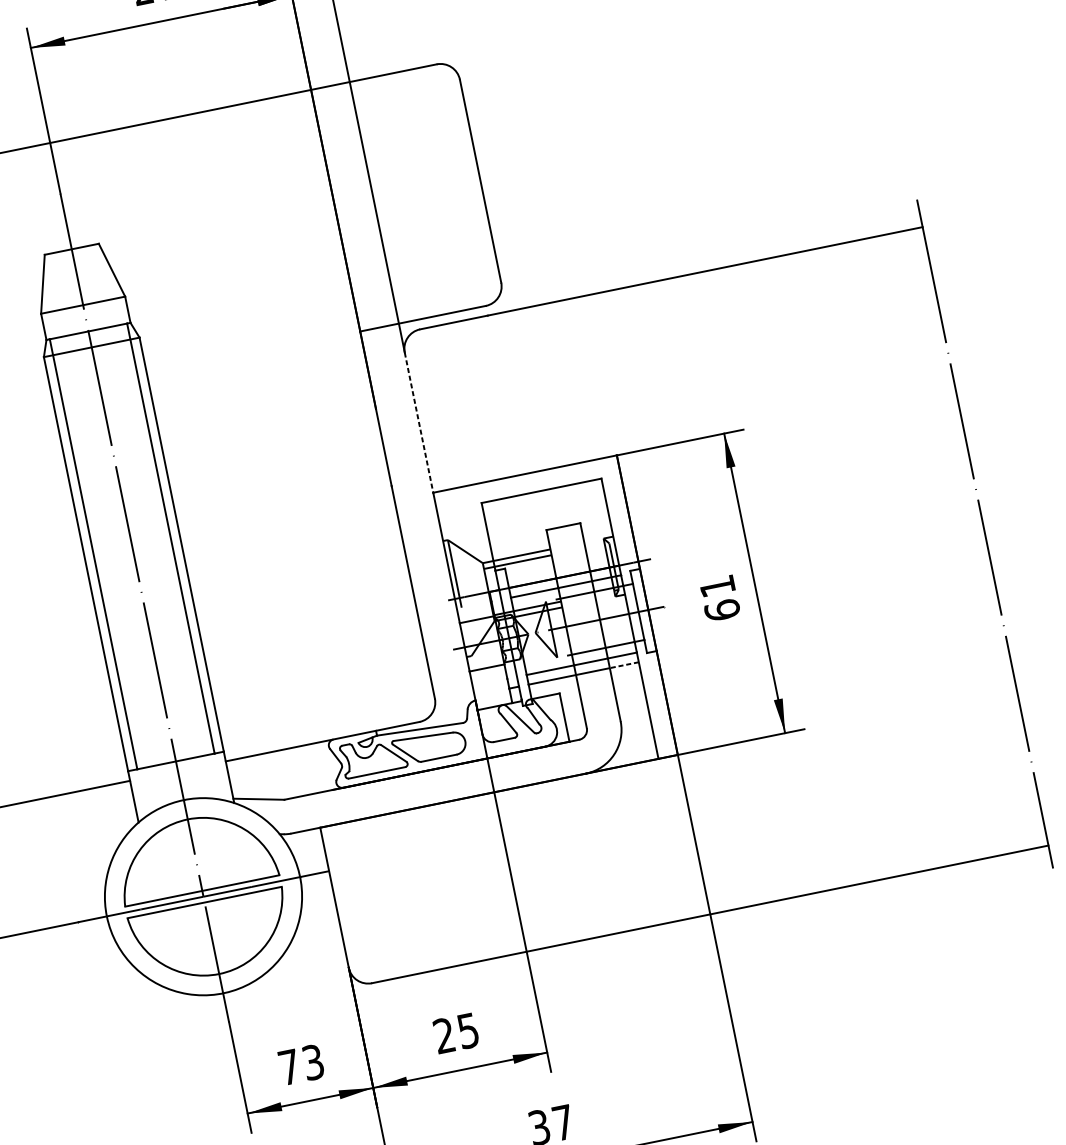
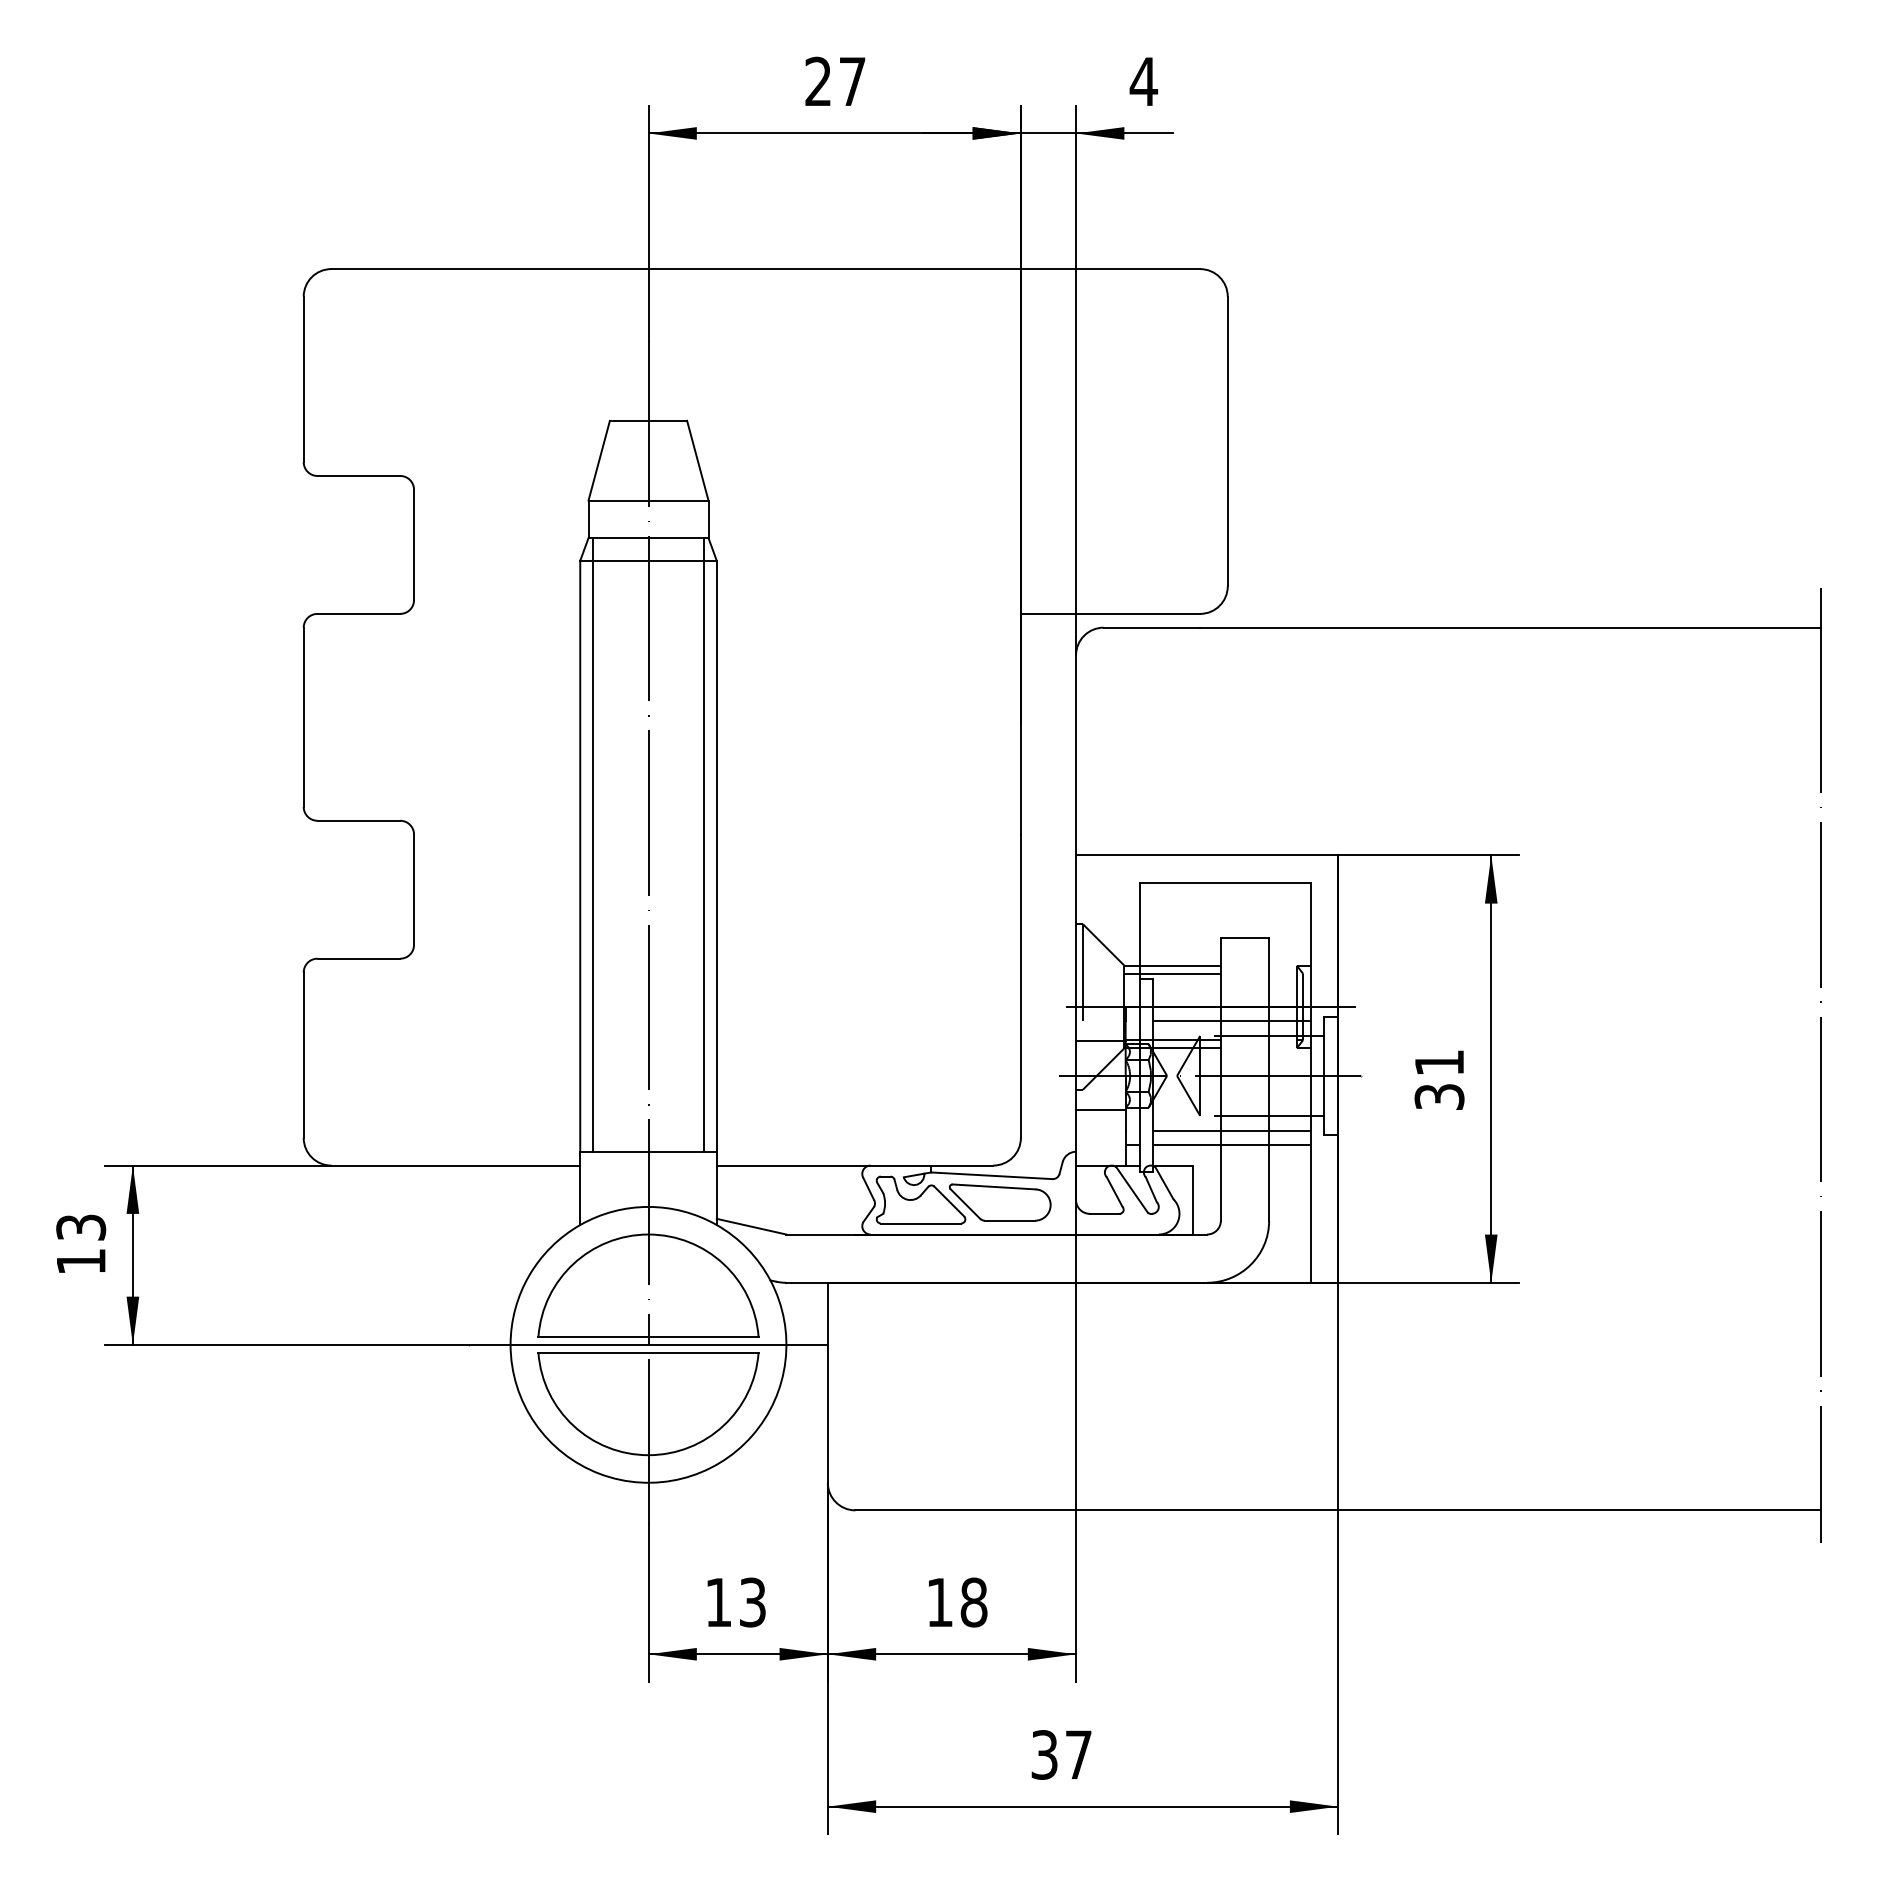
line: (419, 422) -> (1076, 755), dashed -> solid
text: (722, 609) -> (1439, 1096), 61 -> 31
line: (624, 664) -> (1289, 1144), dashed -> solid
text: (456, 1033) -> (957, 1602), 25 -> 18
text: (289, 1067) -> (718, 1602), 73 -> 13

